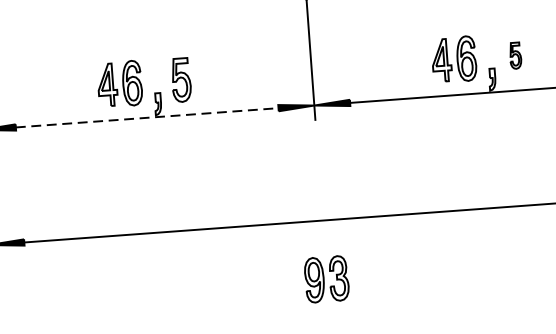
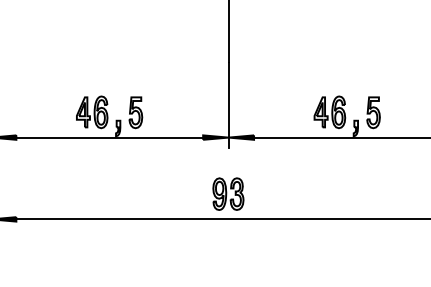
part: (515, 55) -> (373, 112), size x1.67
line: (148, 117) -> (110, 137), dashed -> solid
part: (326, 278) -> (228, 193), moved

